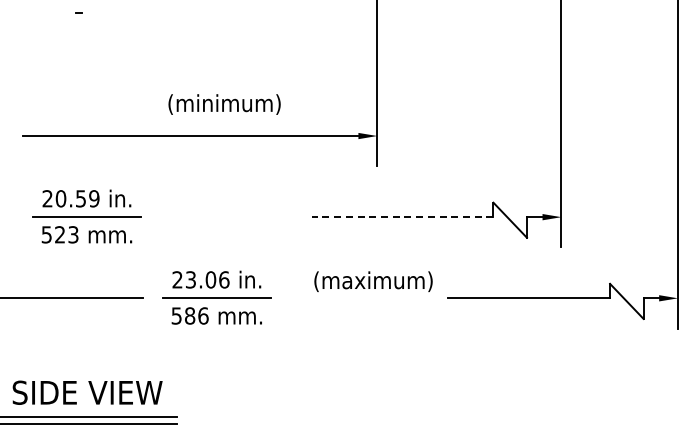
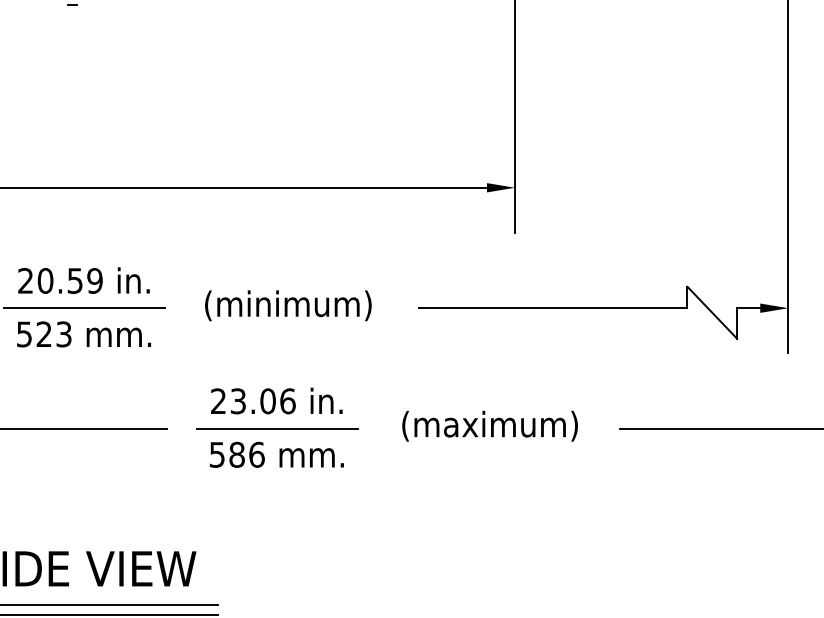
text: (224, 104) -> (288, 305), moved
line: (402, 217) -> (552, 308), dashed -> solid
text: (373, 281) -> (490, 425), moved

